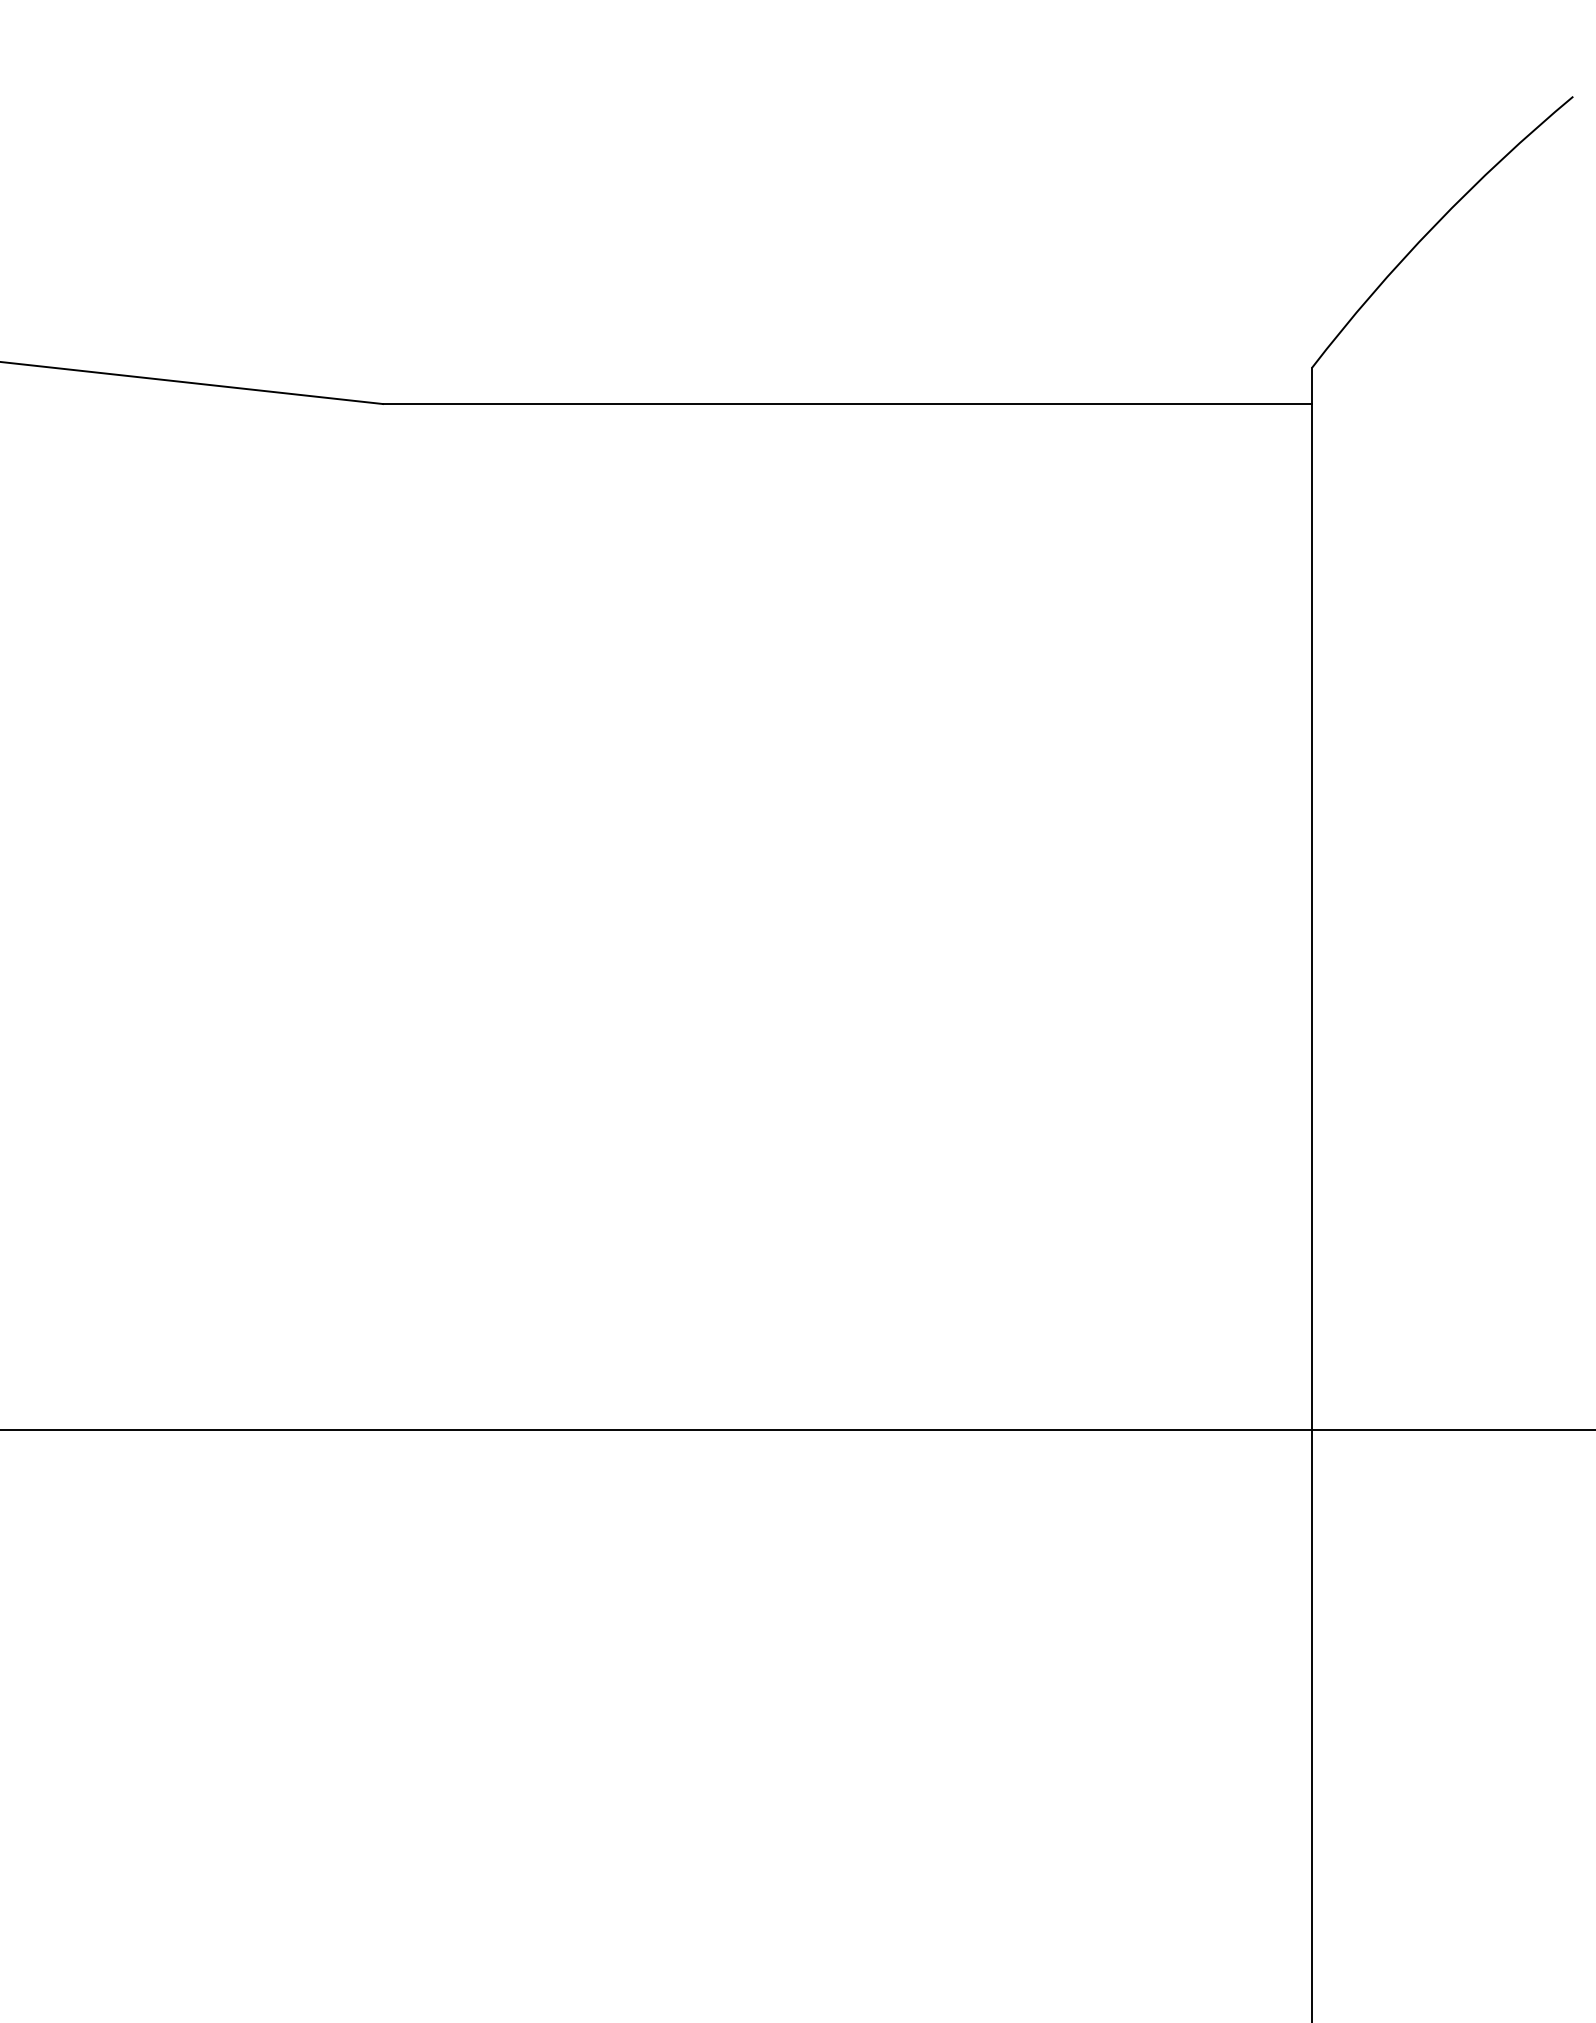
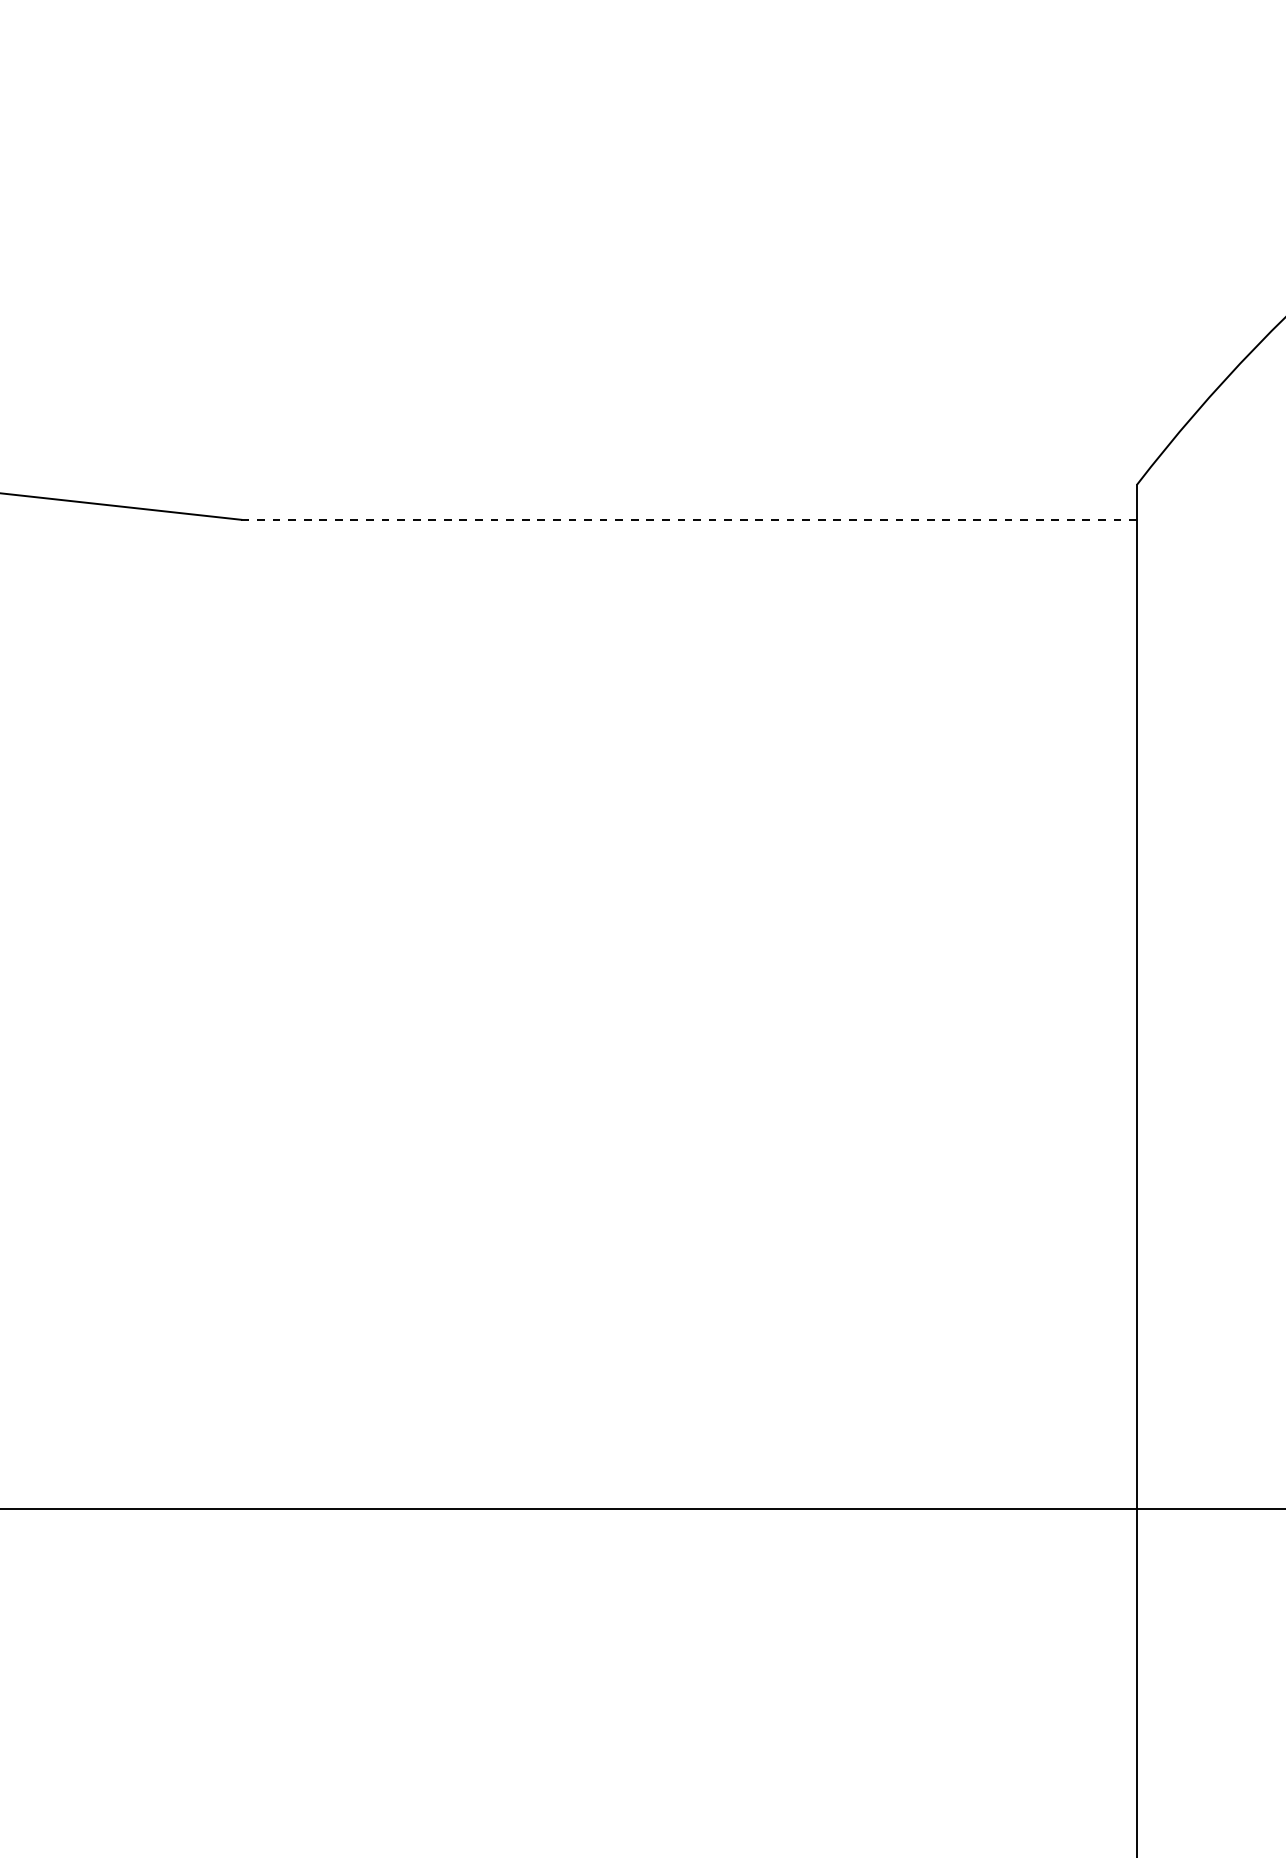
line: (847, 404) -> (689, 520), solid -> dashed

